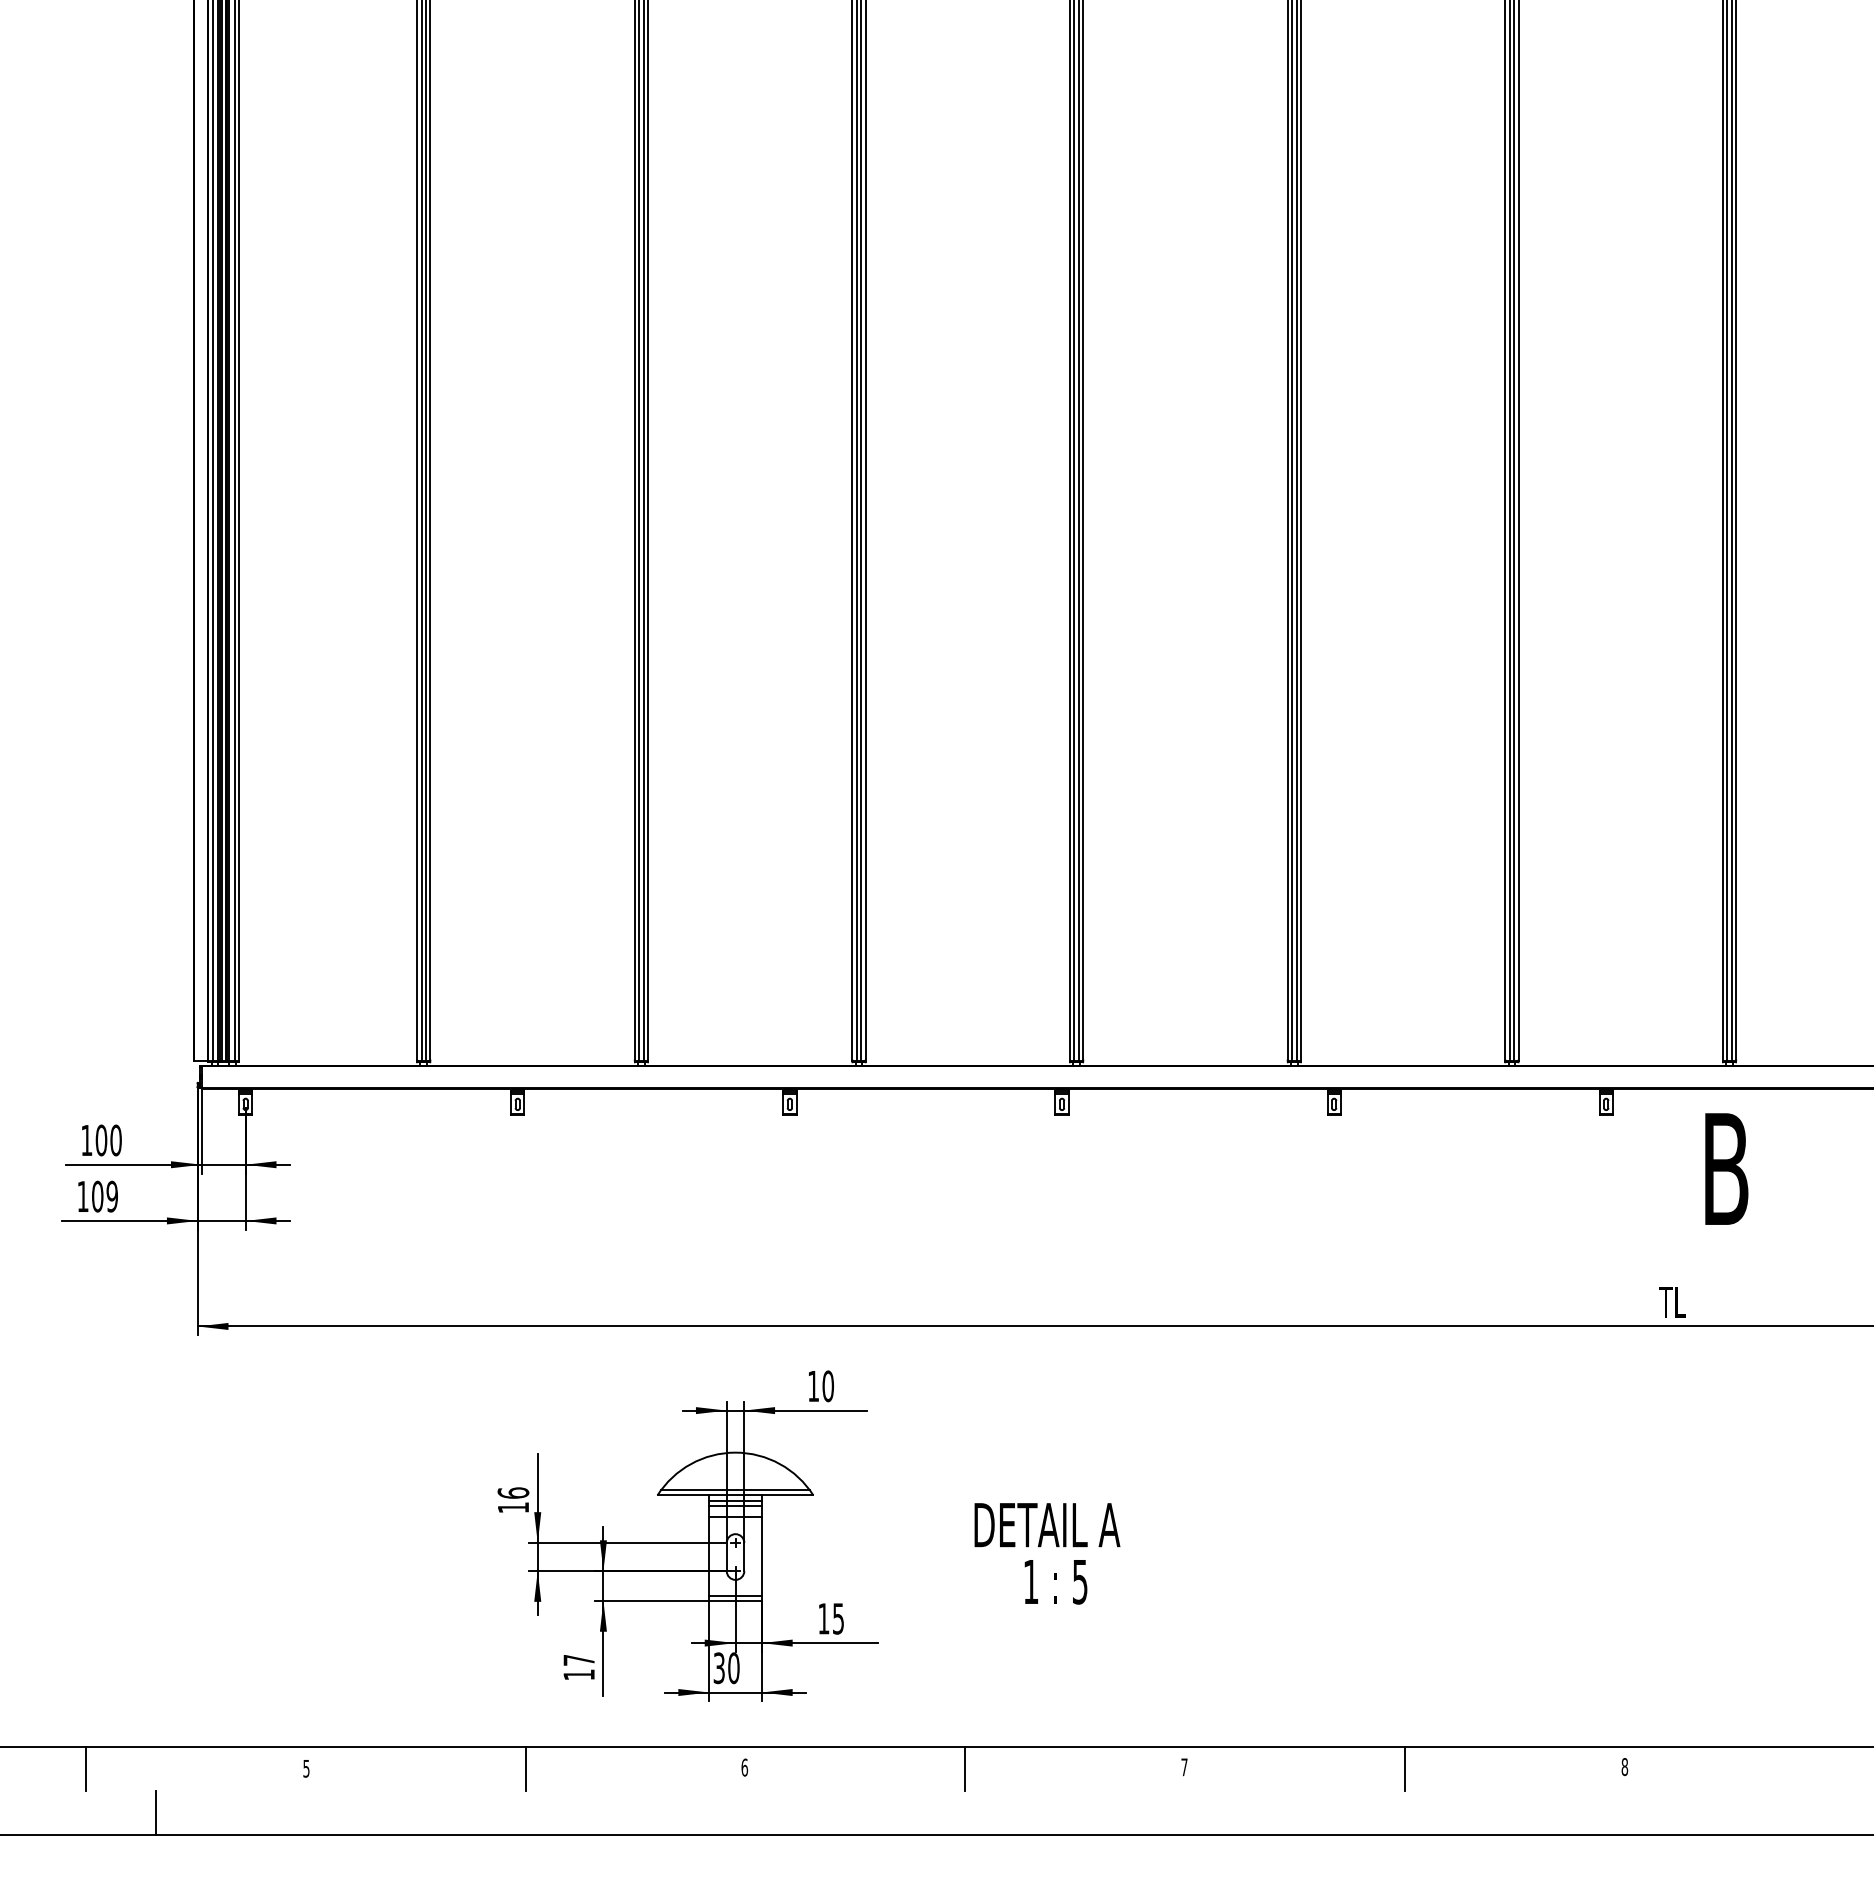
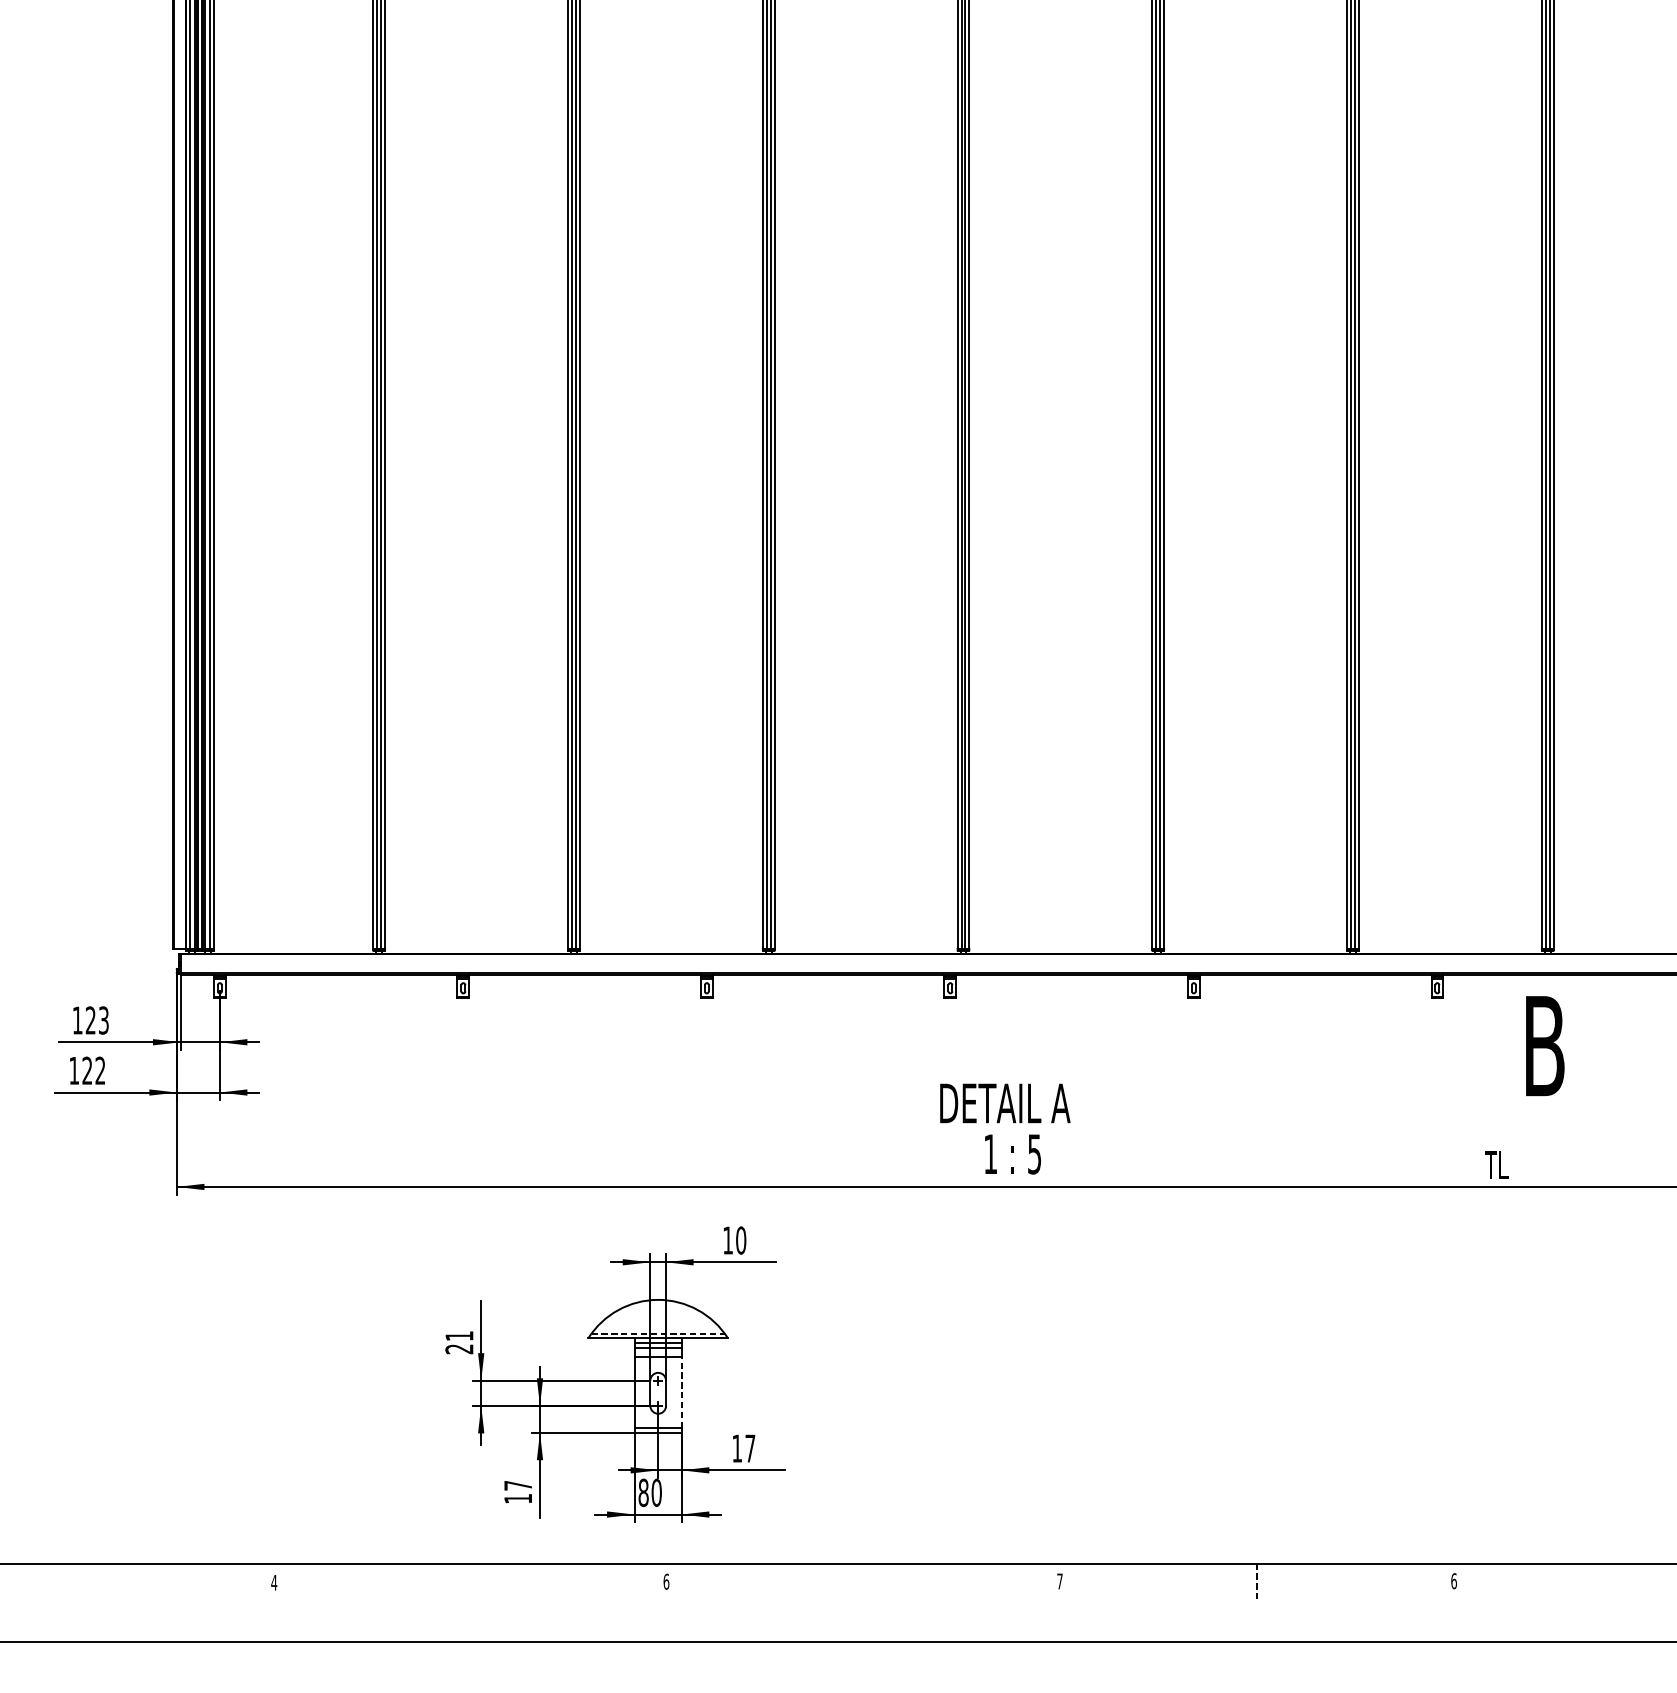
text: (108, 1140) -> (97, 1020), 100 -> 123
text: (104, 1196) -> (93, 1070), 109 -> 122
line: (735, 1490) -> (658, 1333), solid -> dashed
text: (513, 1500) -> (459, 1342), 16 -> 21
text: (1047, 1553) -> (1005, 1128), moved
line: (761, 1556) -> (681, 1392), solid -> dashed
text: (838, 1618) -> (750, 1448), 15 -> 17
text: (718, 1668) -> (642, 1493), 30 -> 80
text: (1624, 1766) -> (1453, 1580), 8 -> 6
text: (306, 1768) -> (274, 1582), 5 -> 4
line: (86, 1769) -> (77, 1583), removed
line: (525, 1769) -> (470, 1583), removed
line: (965, 1769) -> (864, 1583), removed
line: (1405, 1769) -> (1257, 1583), solid -> dashed
line: (156, 1813) -> (140, 1622), removed

